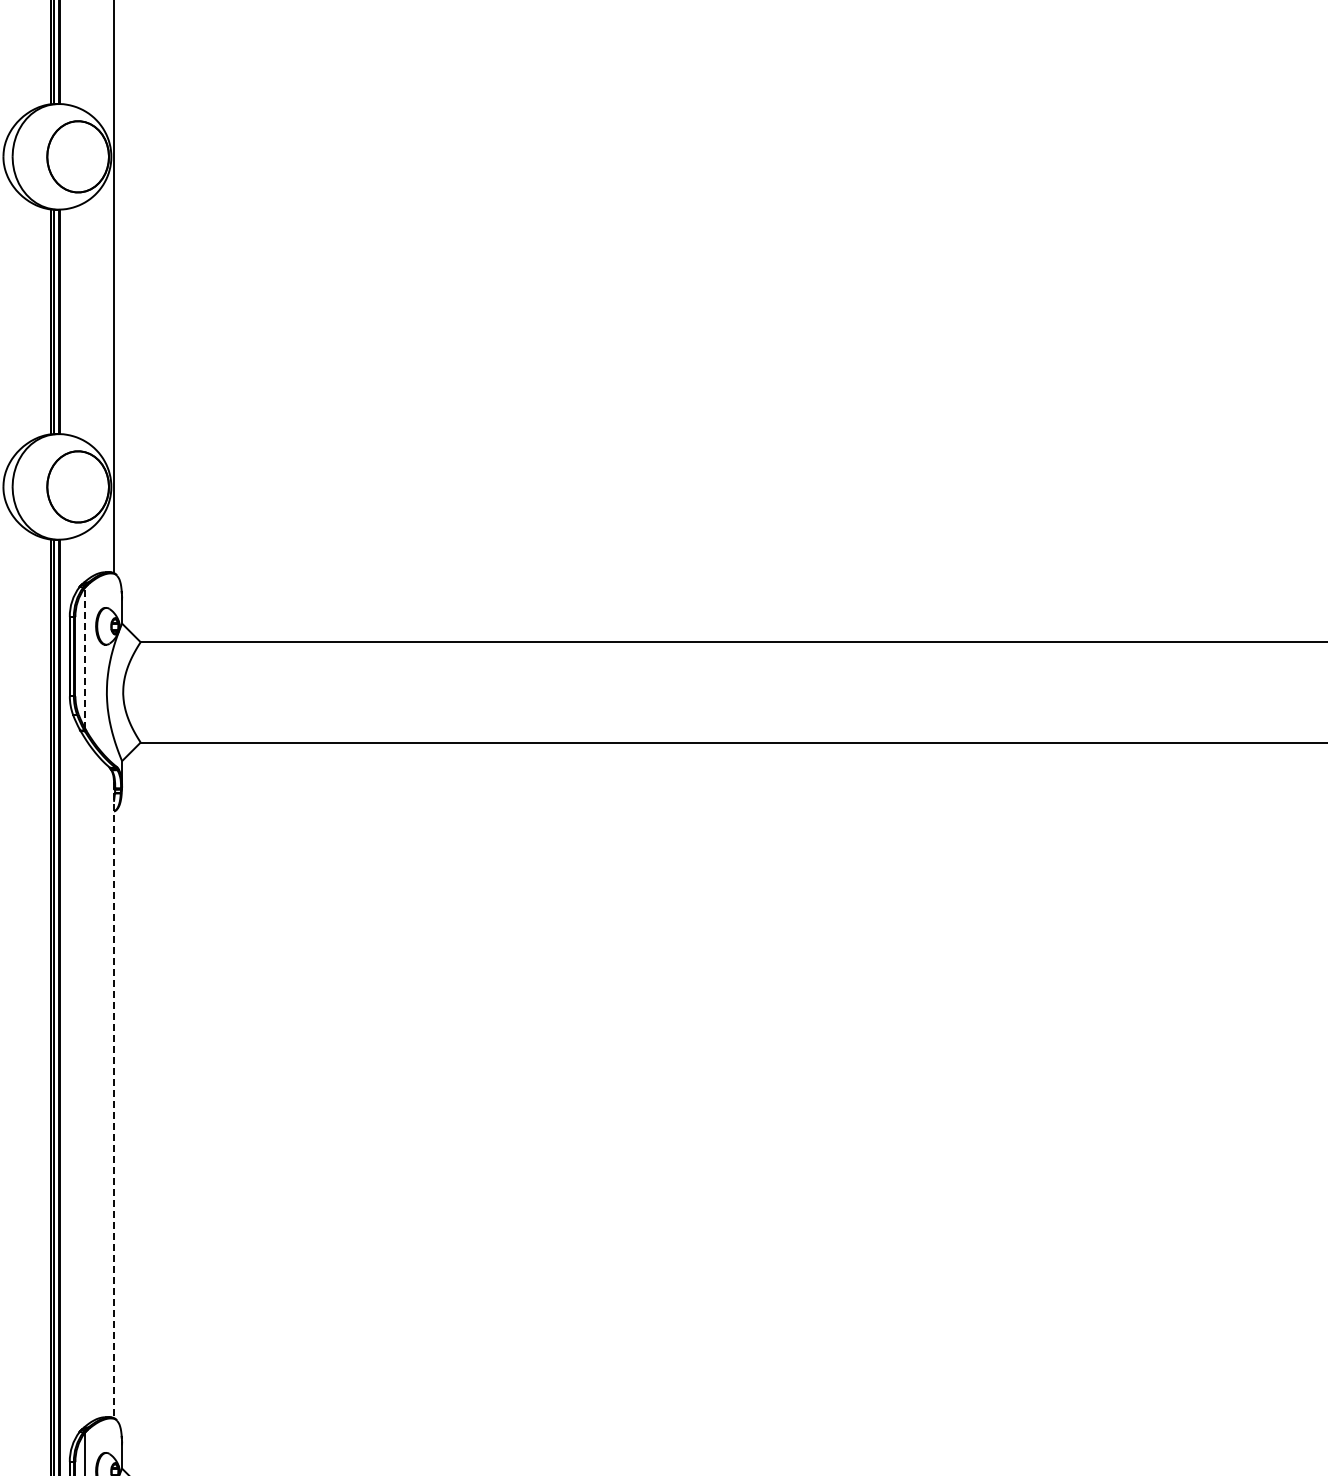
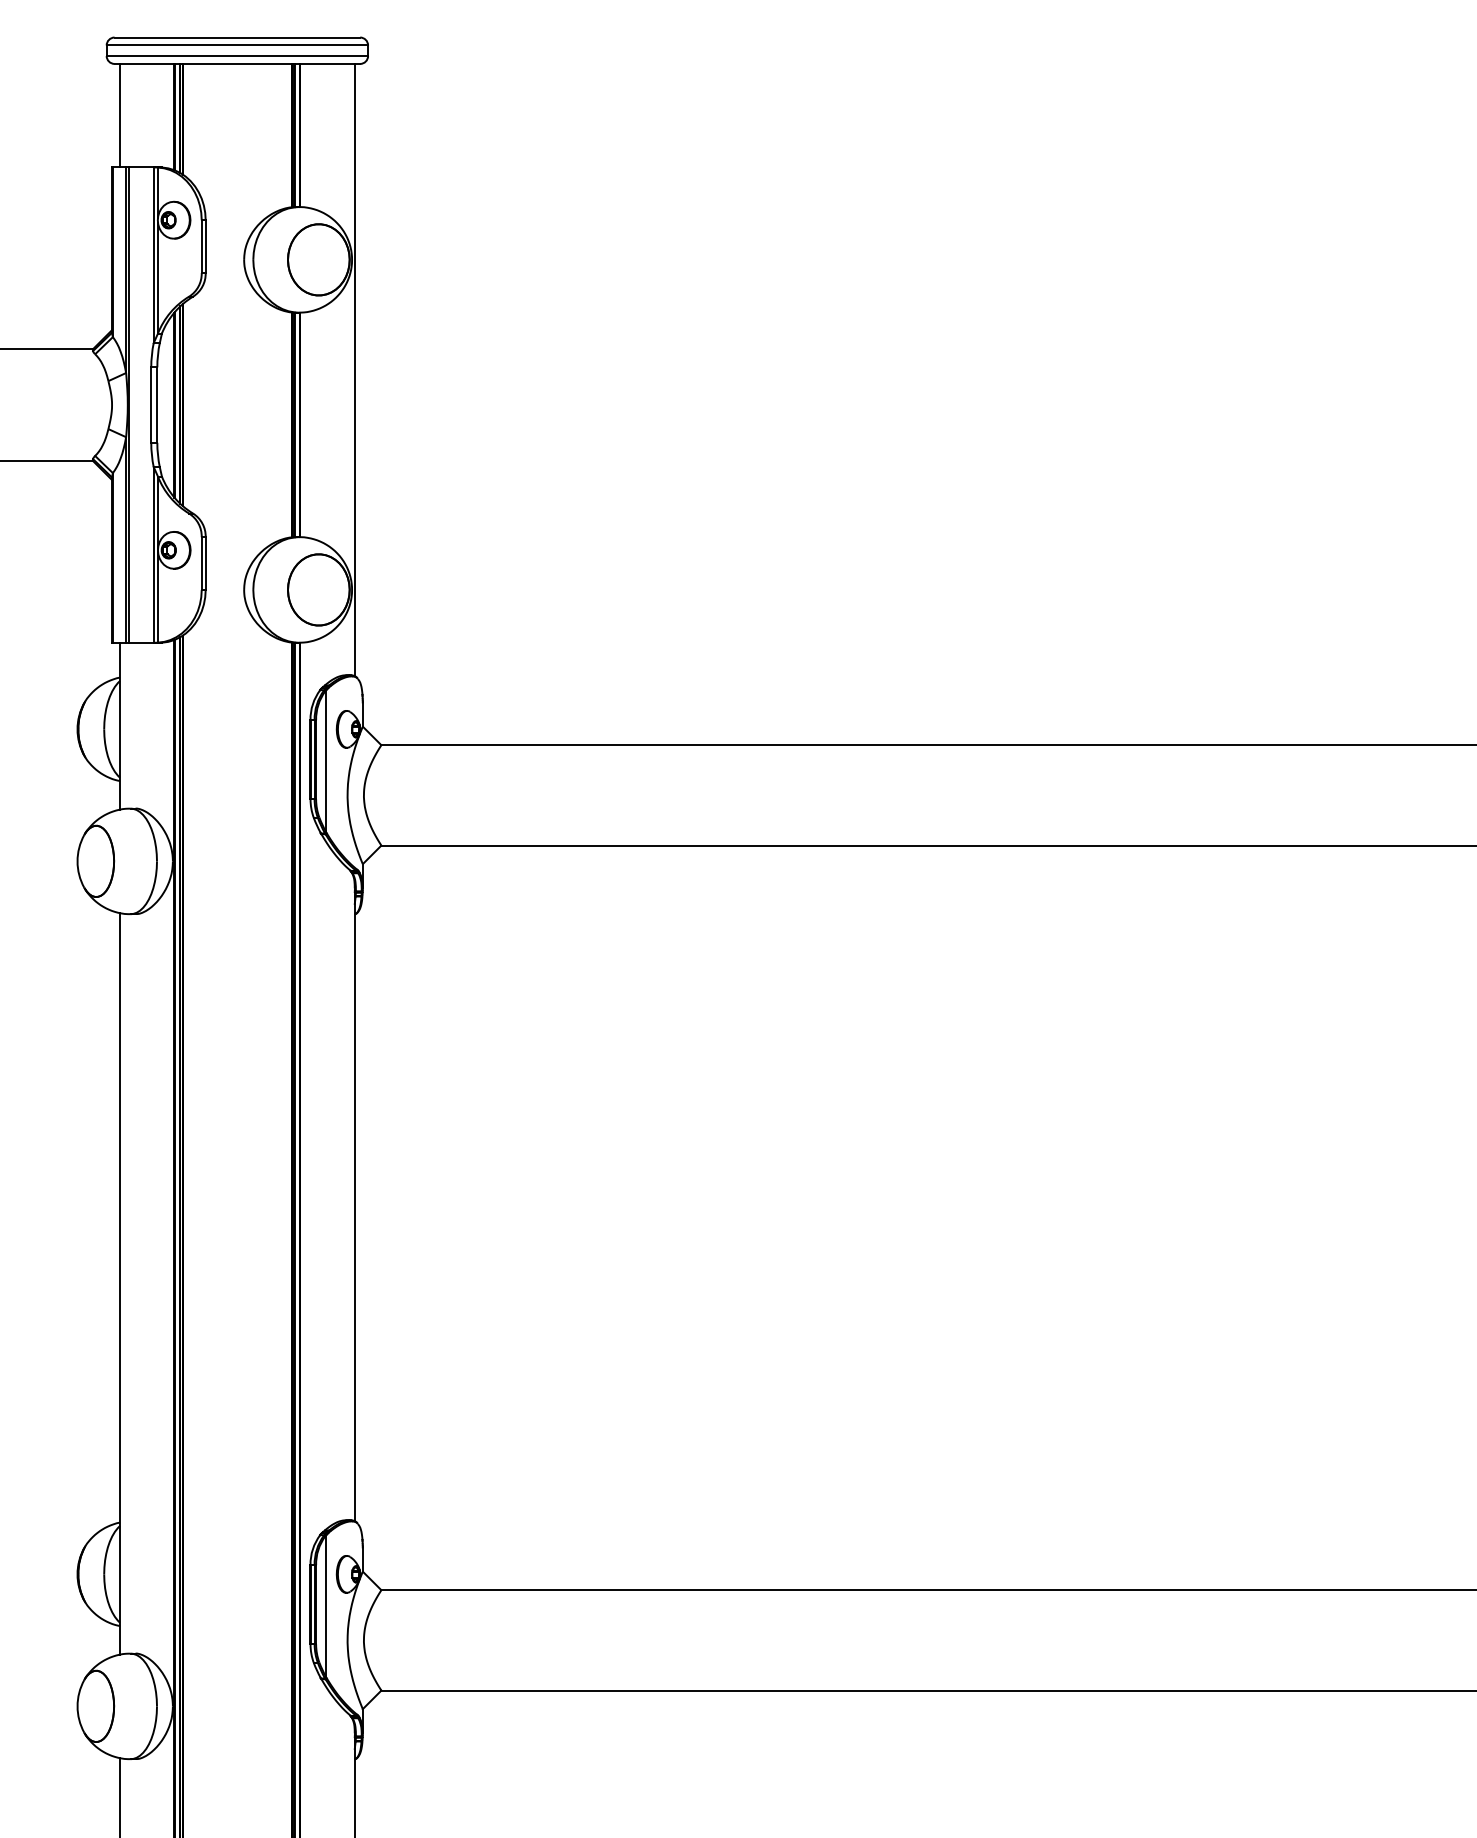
line: (85, 658) -> (326, 761), dashed -> solid
line: (113, 1100) -> (354, 1203), dashed -> solid

